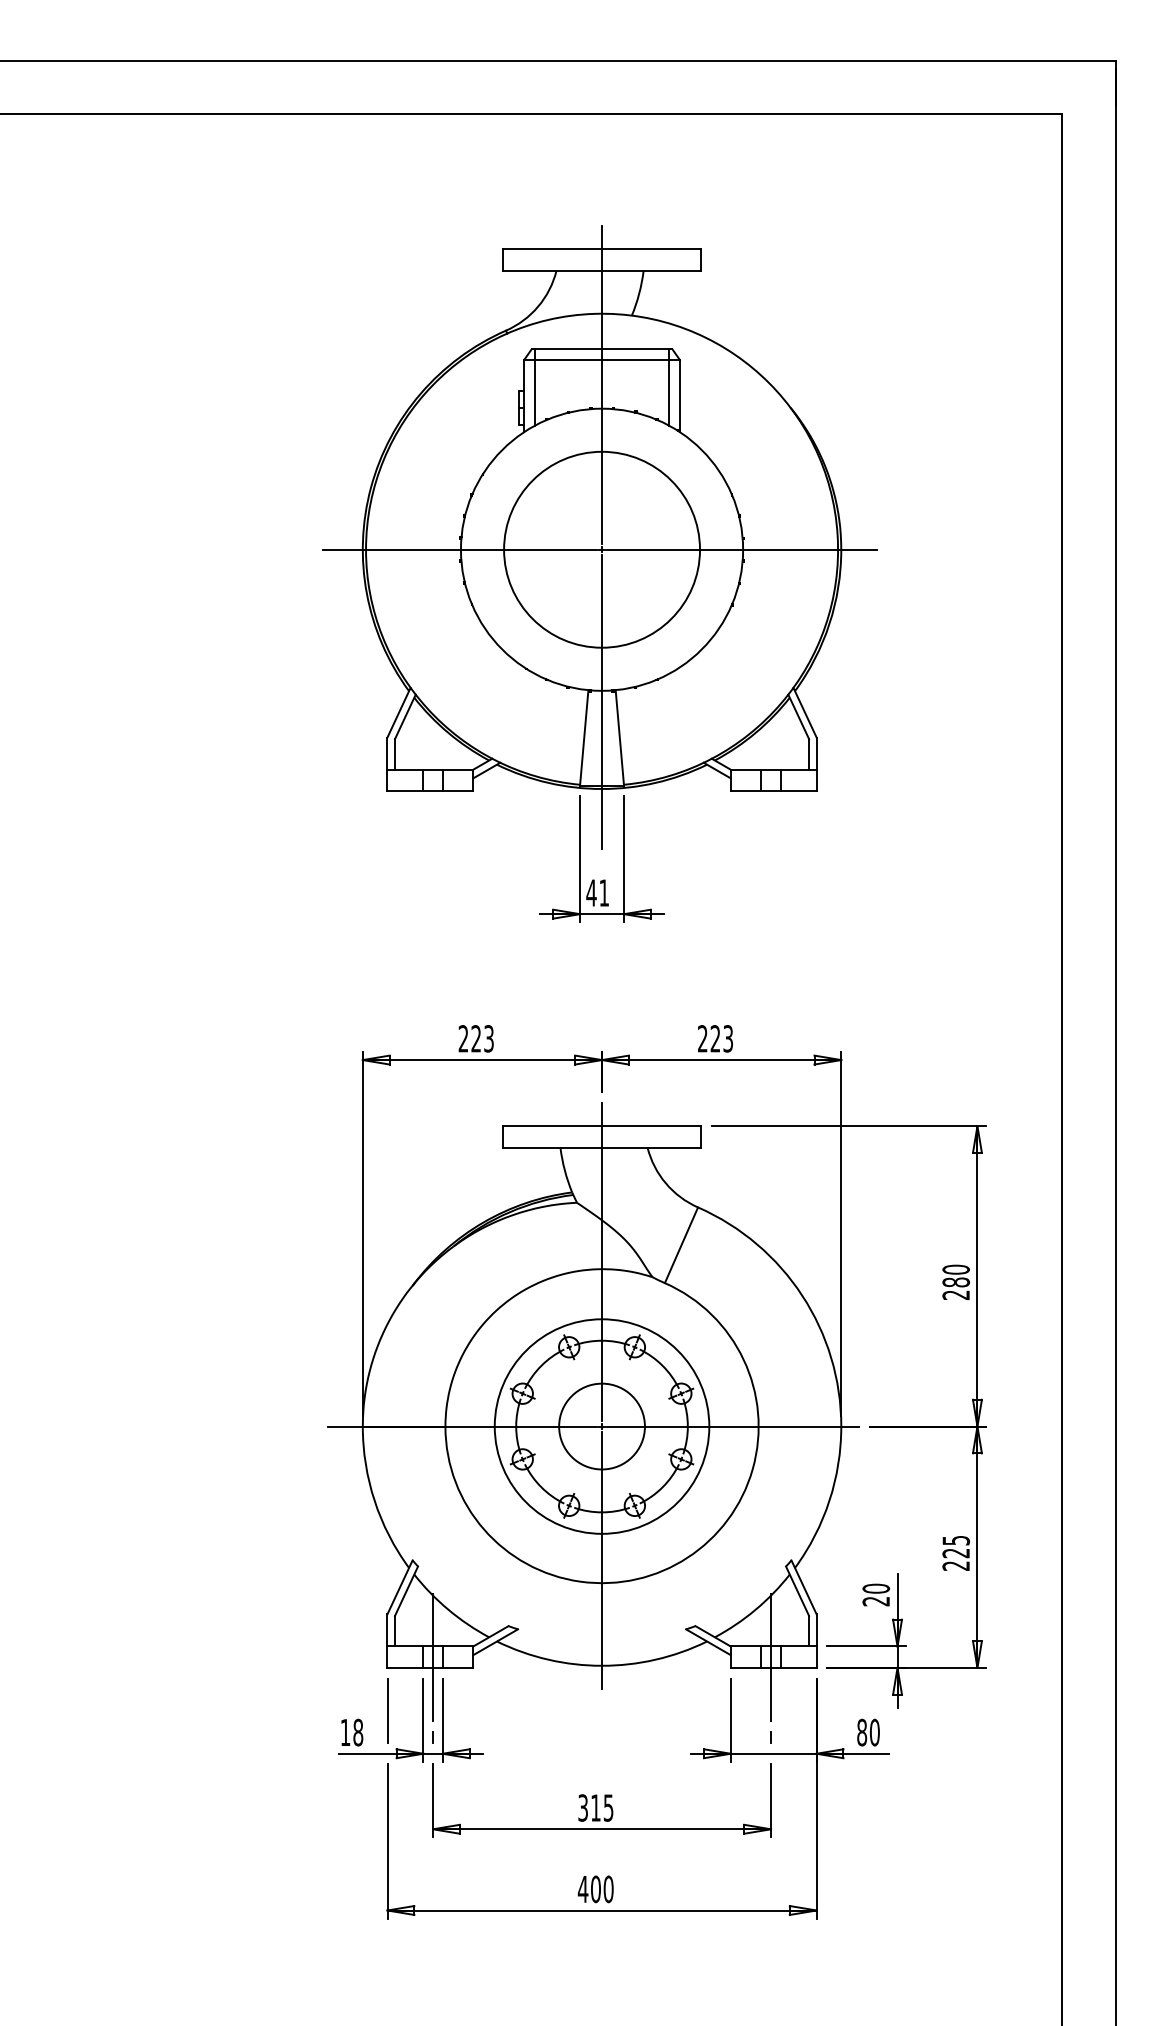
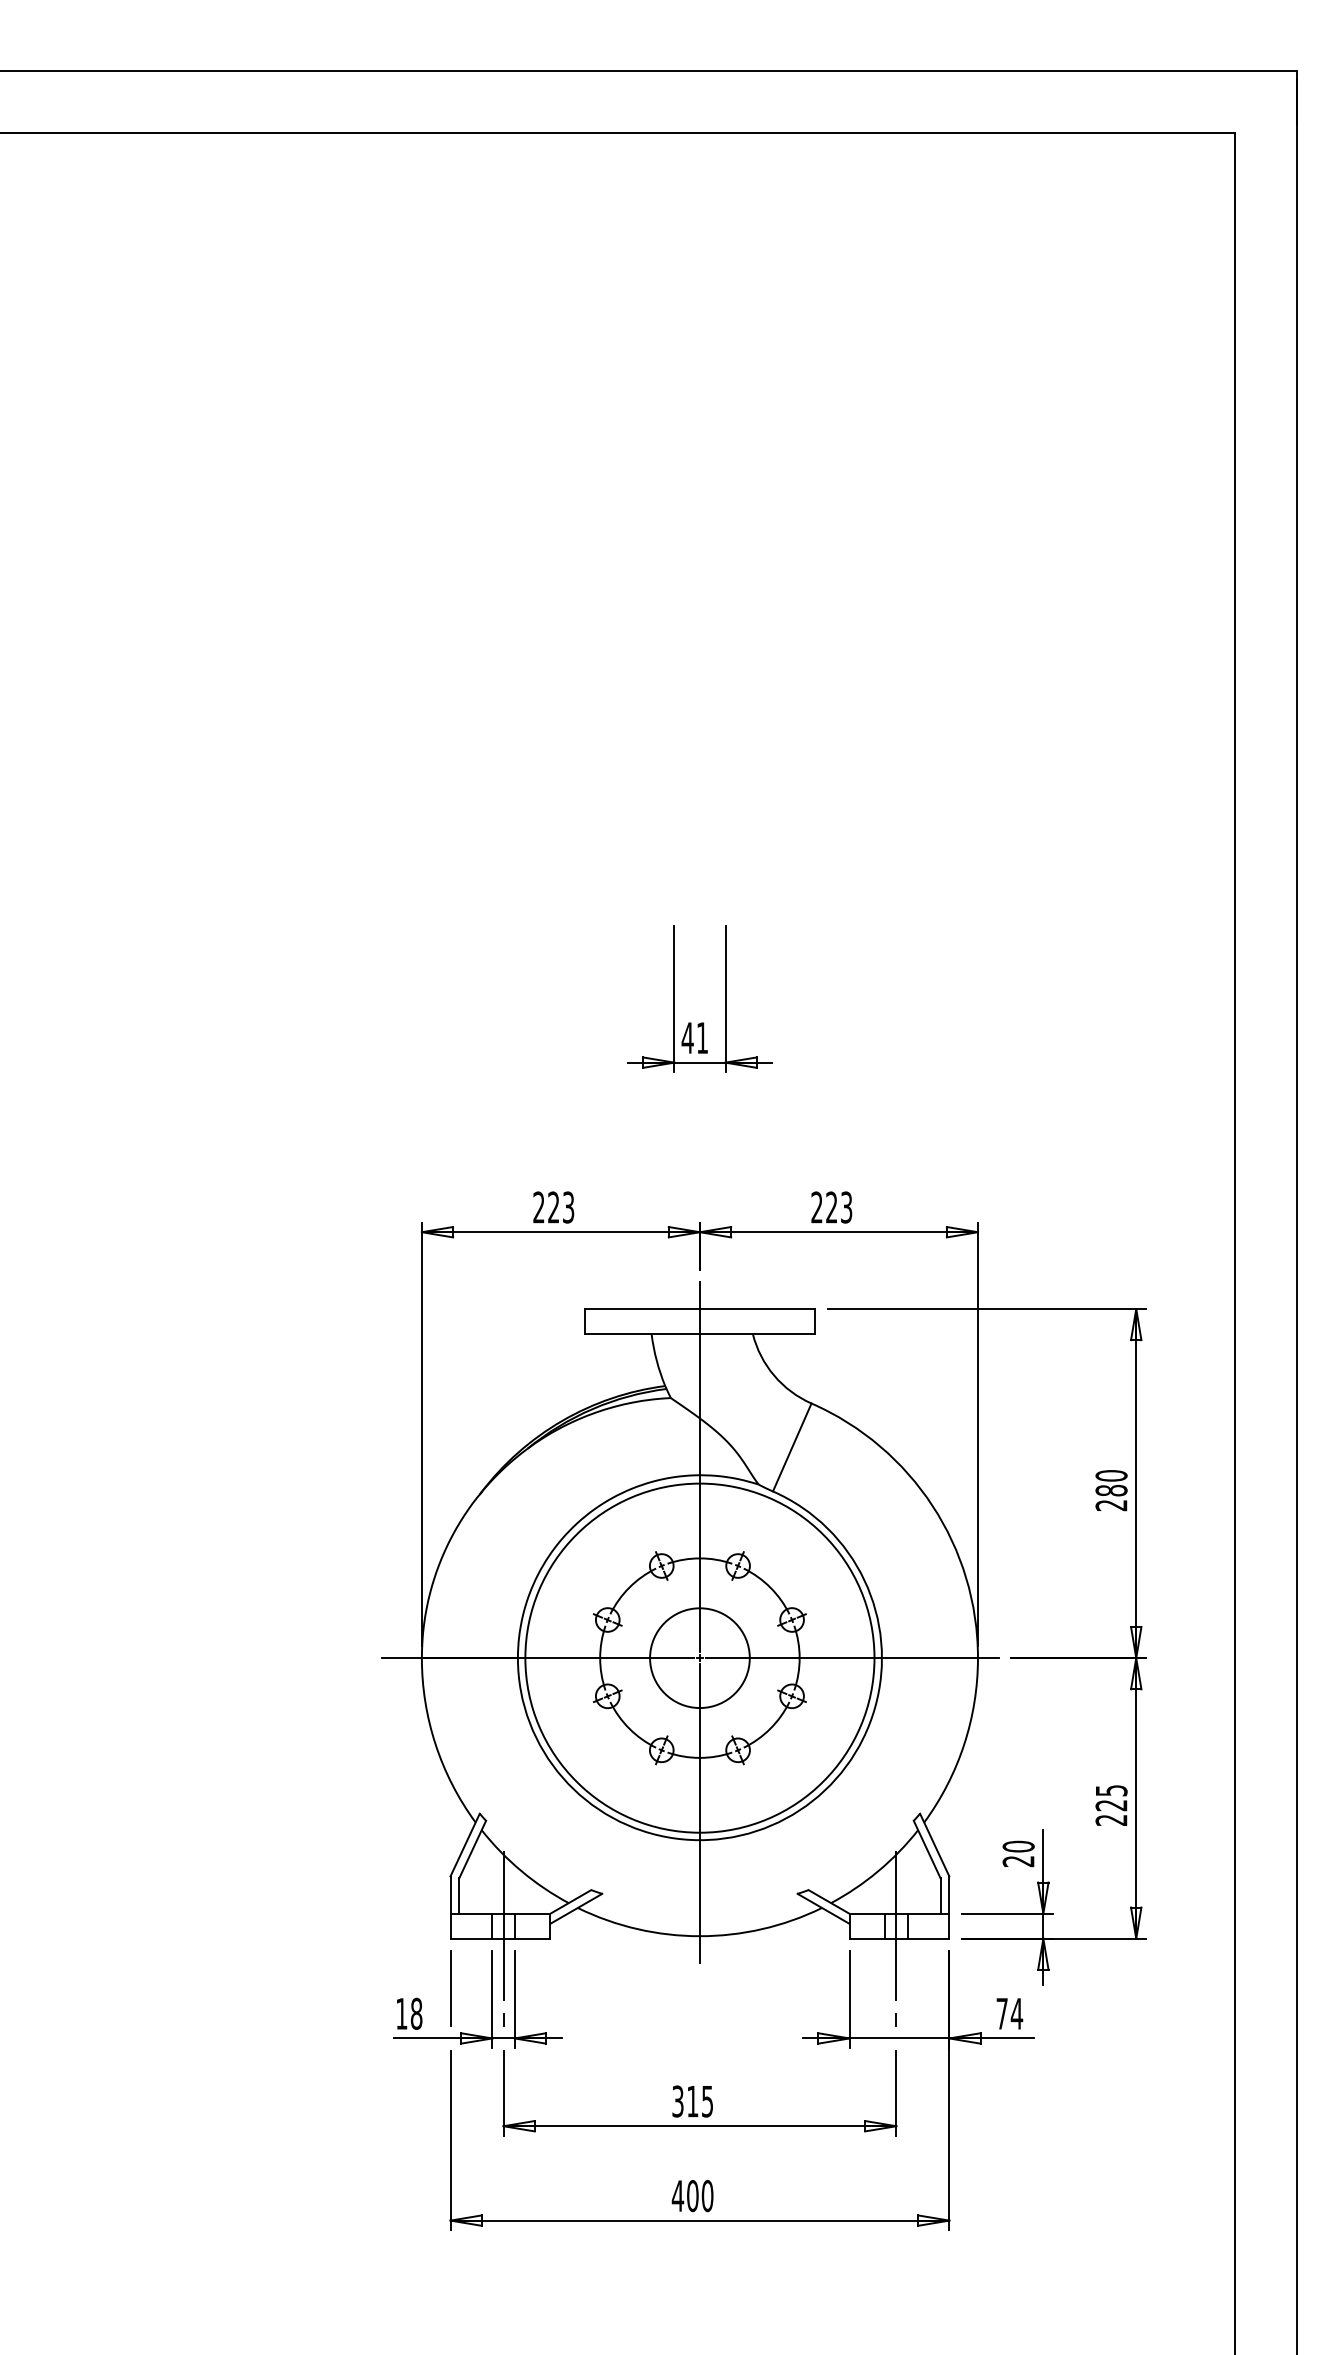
part: (599, 537) -> (697, 624), removed
circle: (601, 1425) -> (699, 1657), size x1.4
text: (868, 1732) -> (1009, 2013), 80 -> 74

